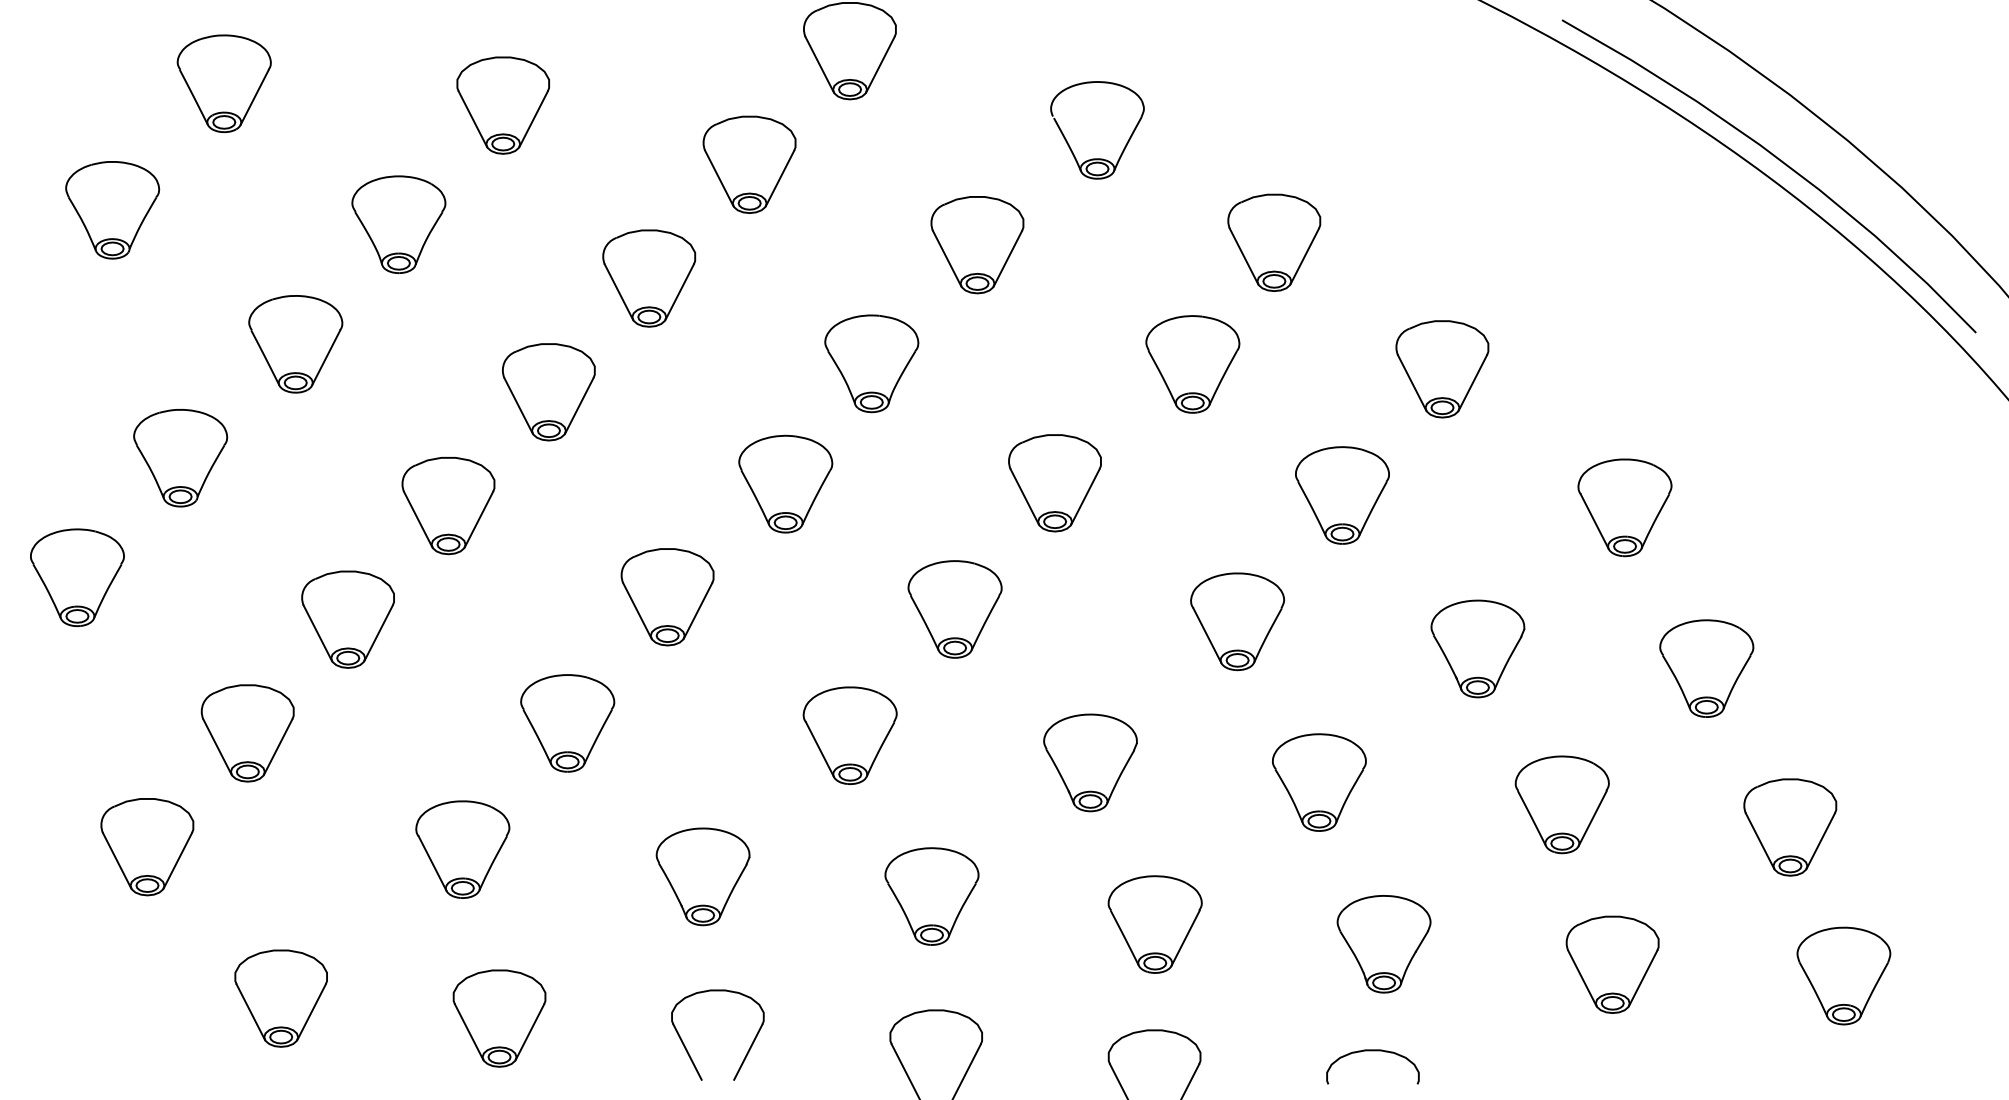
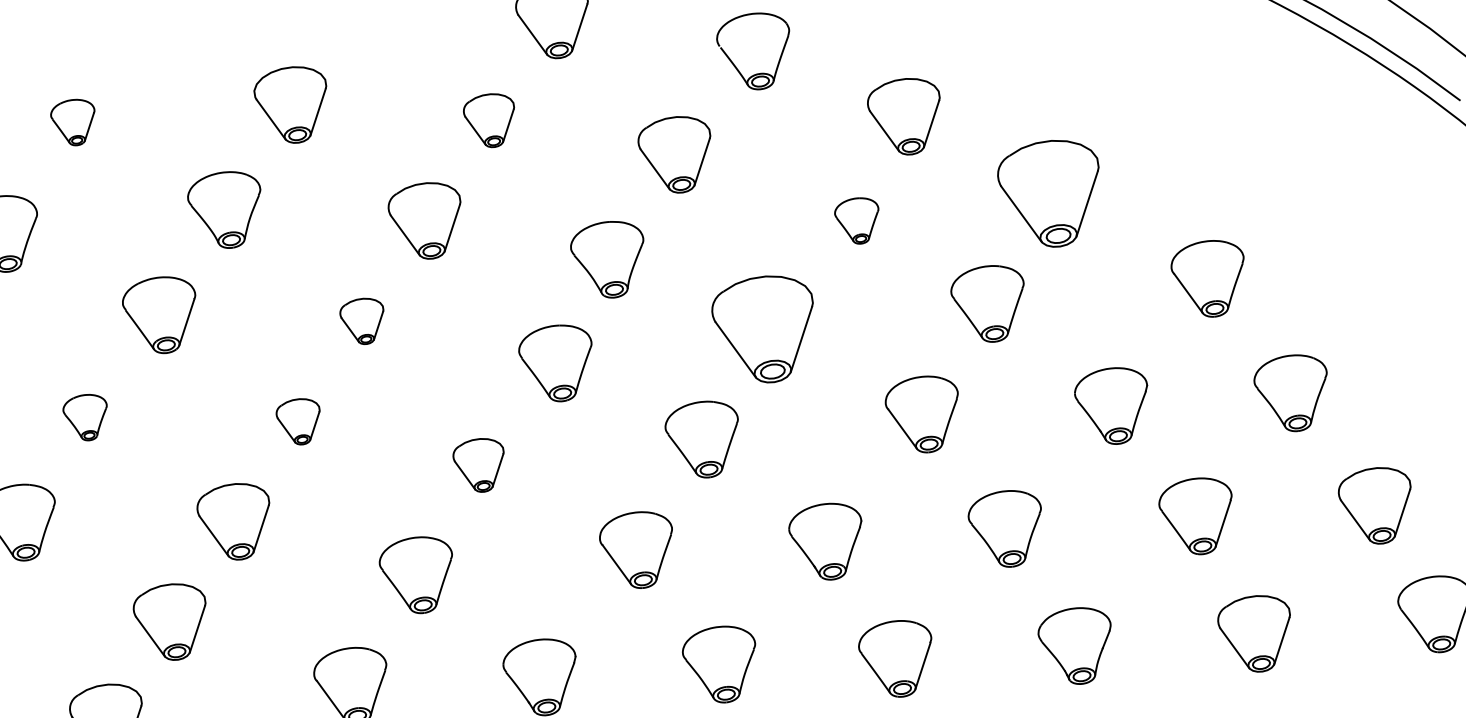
part: (223, 83) -> (73, 122), size x0.6
part: (749, 164) -> (490, 120), size x0.7
part: (1192, 364) -> (857, 221), size x0.6
part: (1442, 369) -> (1052, 194), size x1.4
part: (548, 392) -> (363, 321), size x0.6
part: (180, 458) -> (86, 417), size x0.6
part: (1054, 483) -> (765, 330), size x1.4
part: (448, 506) -> (299, 422), size x0.6
part: (667, 597) -> (480, 465), size x0.7

